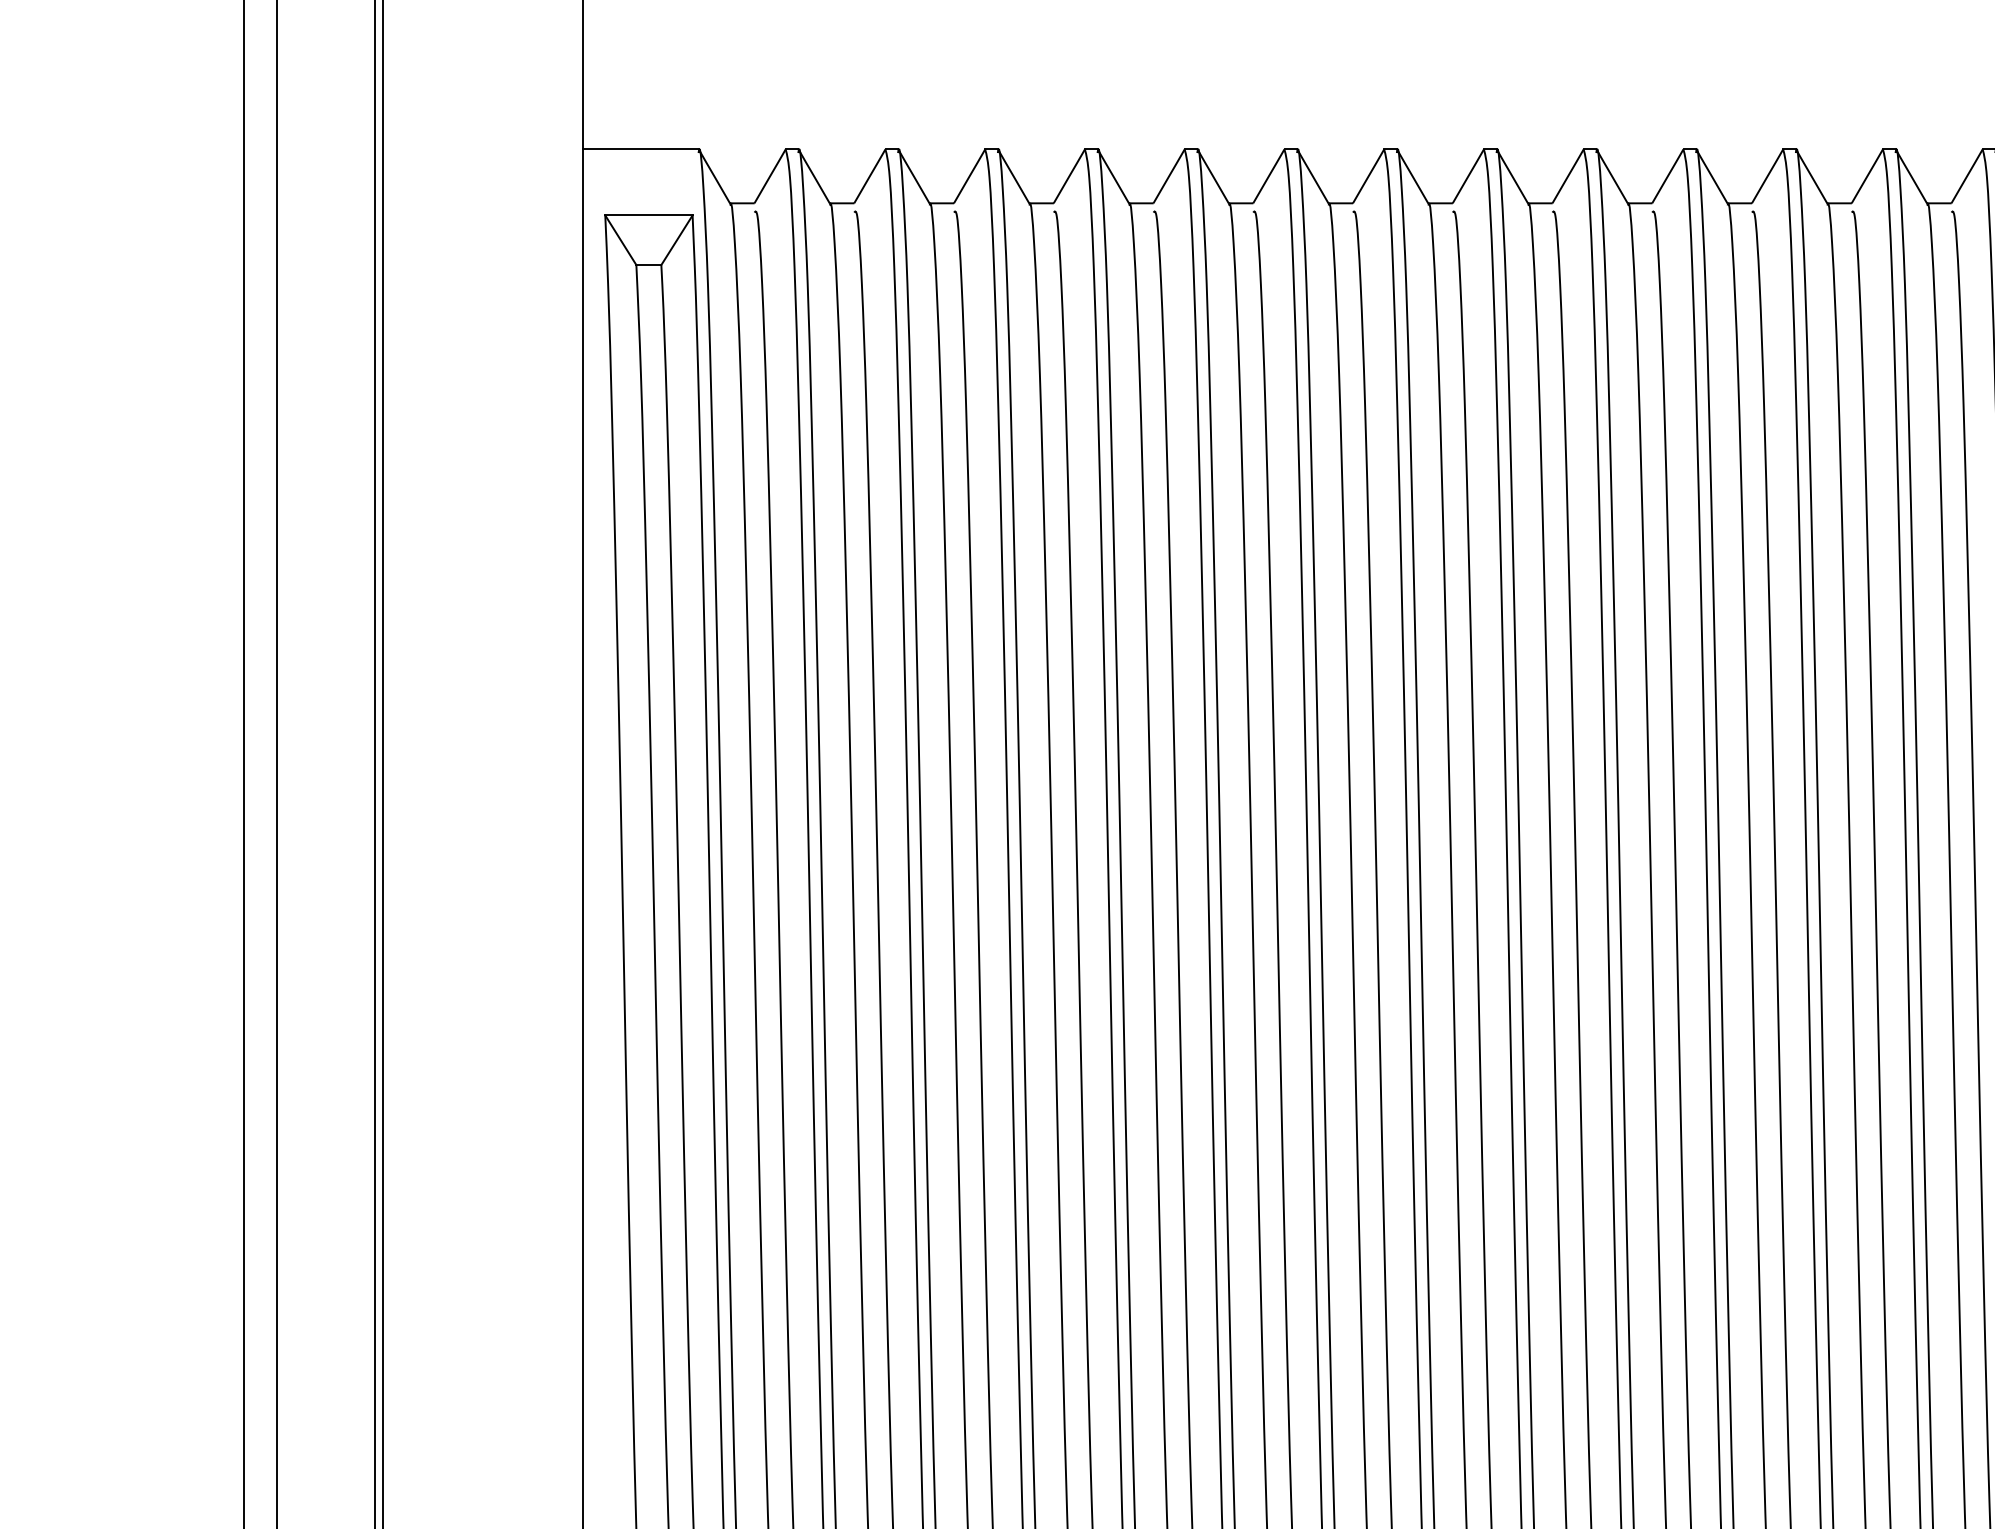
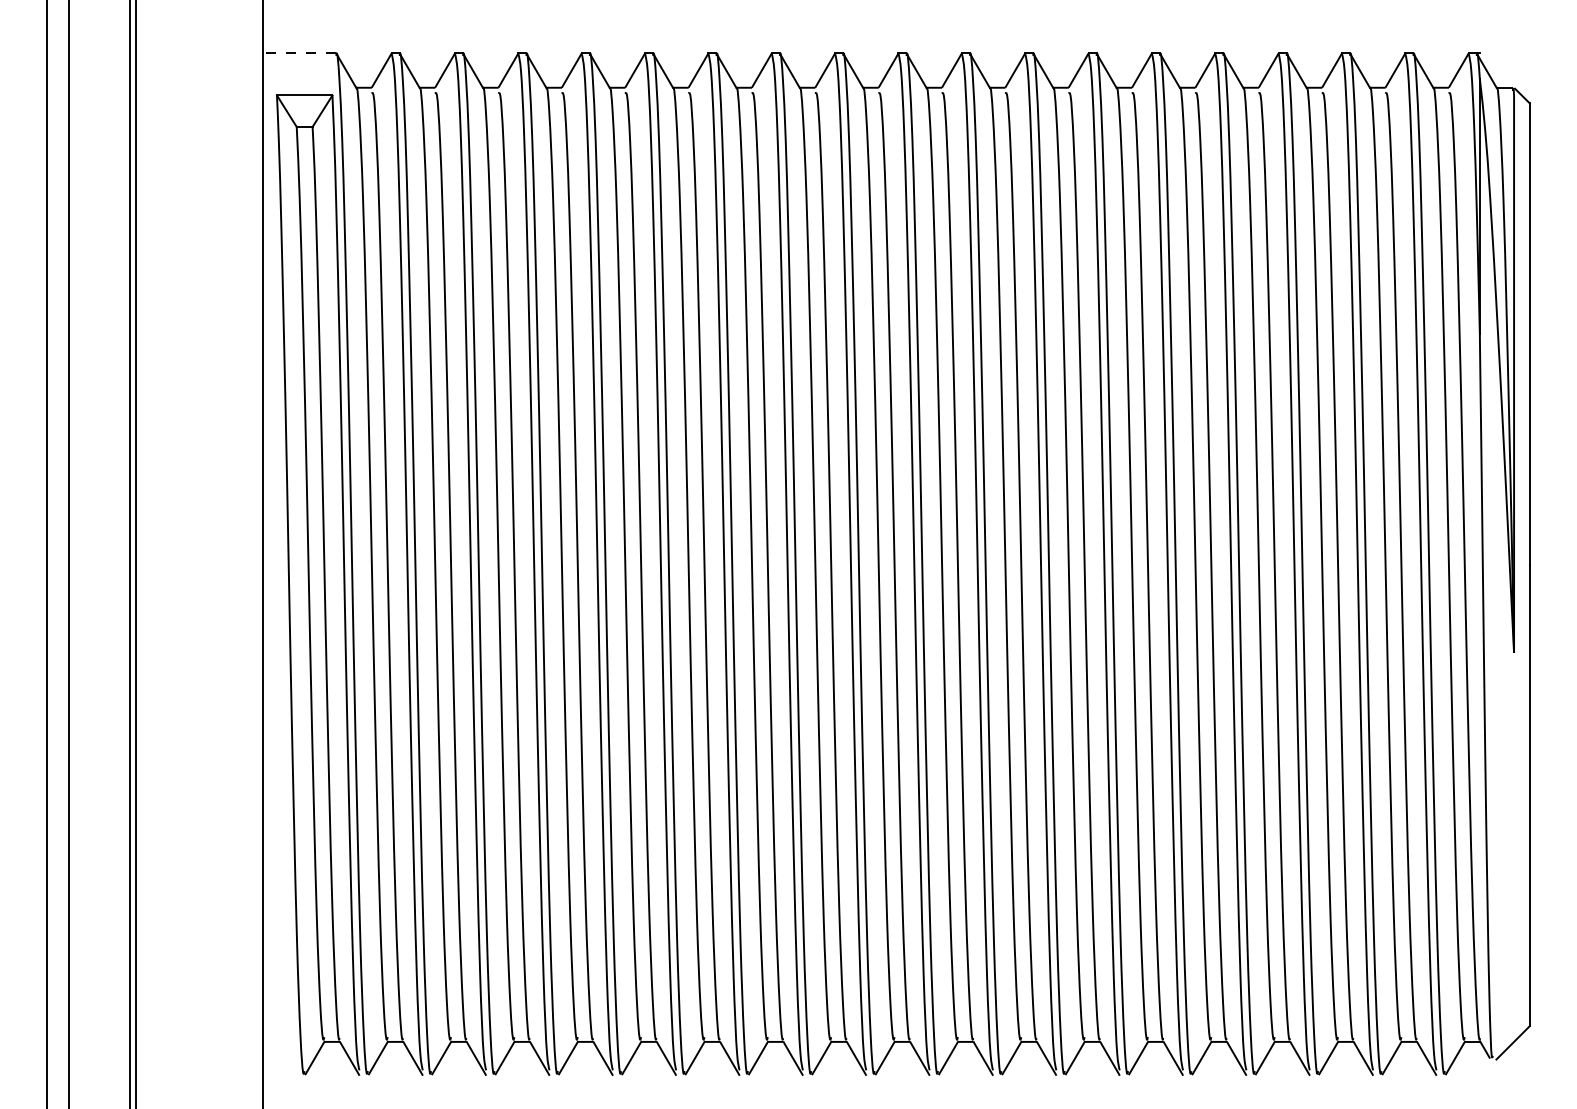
line: (640, 149) -> (299, 53), solid -> dashed

